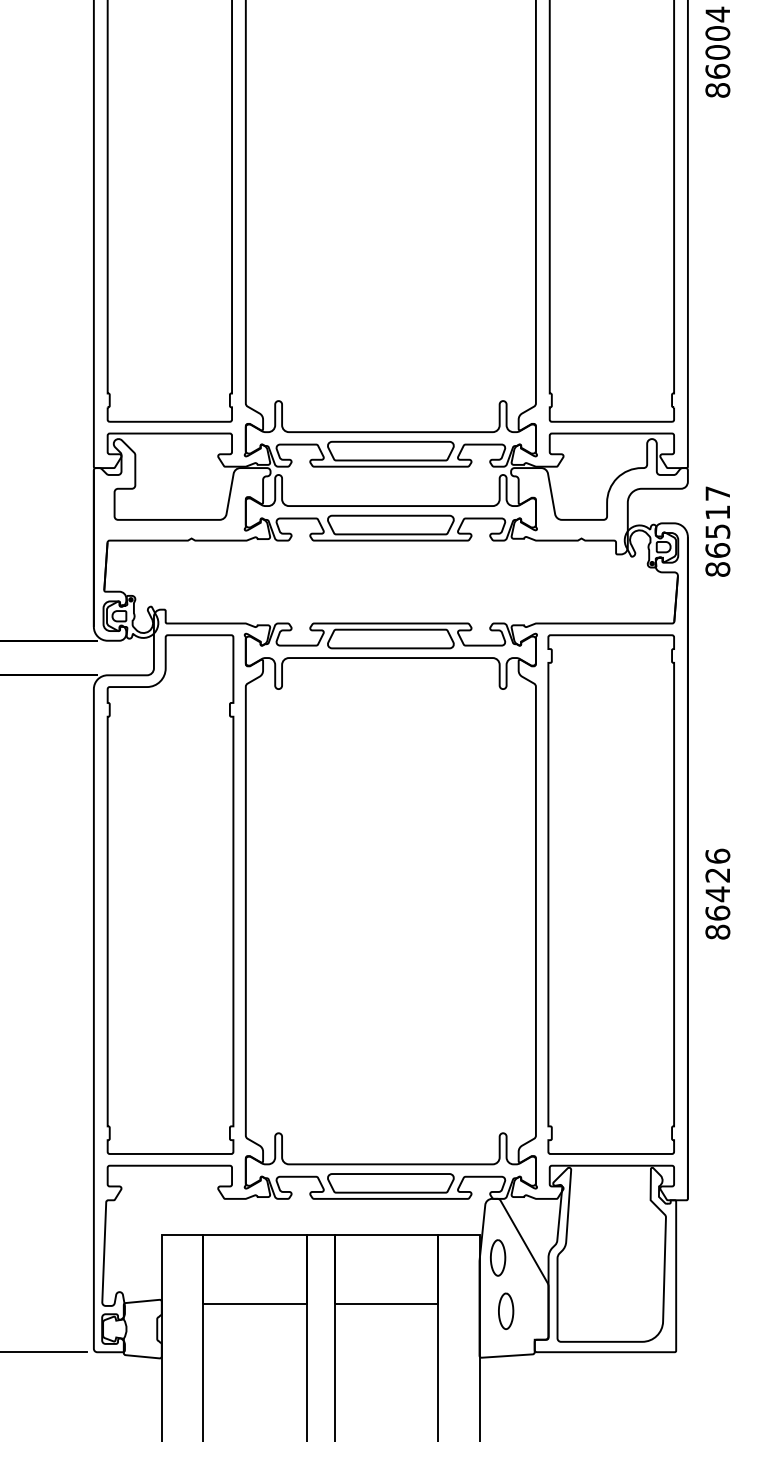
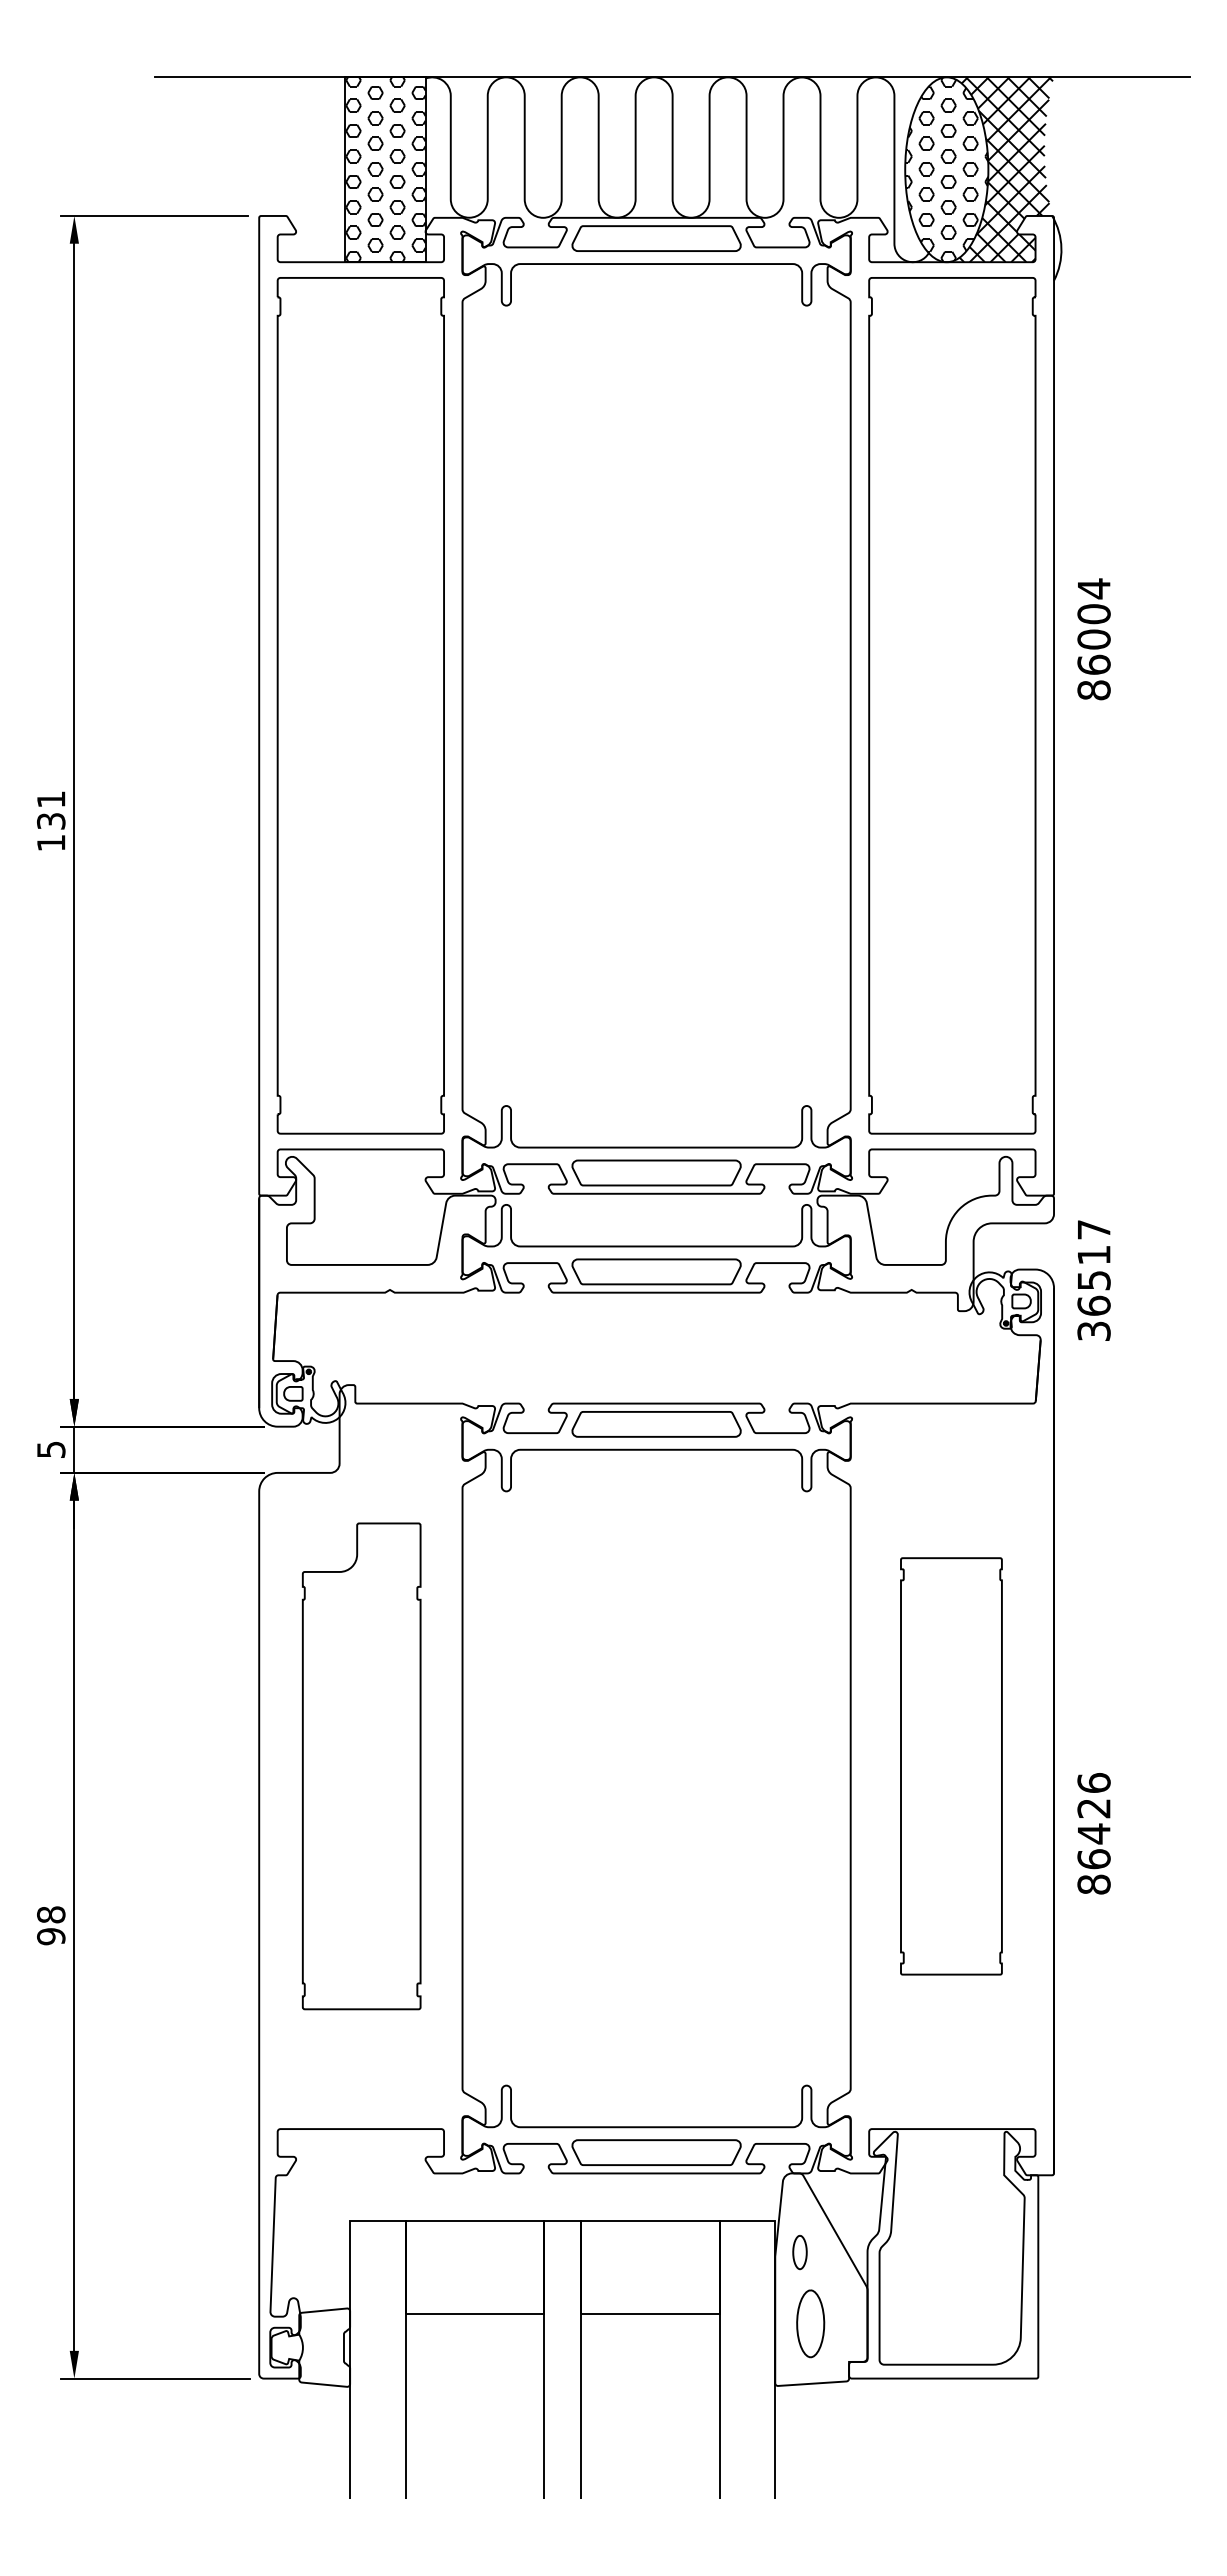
text: (717, 569) -> (1093, 1331), 86517 -> 36517
text: (717, 893) -> (1093, 1833), moved
part: (170, 894) -> (361, 1766), size x0.7
part: (611, 894) -> (951, 1766), size x0.6
part: (497, 1257) -> (799, 2252), size x0.7
part: (505, 1311) -> (810, 2323), size x1.4

